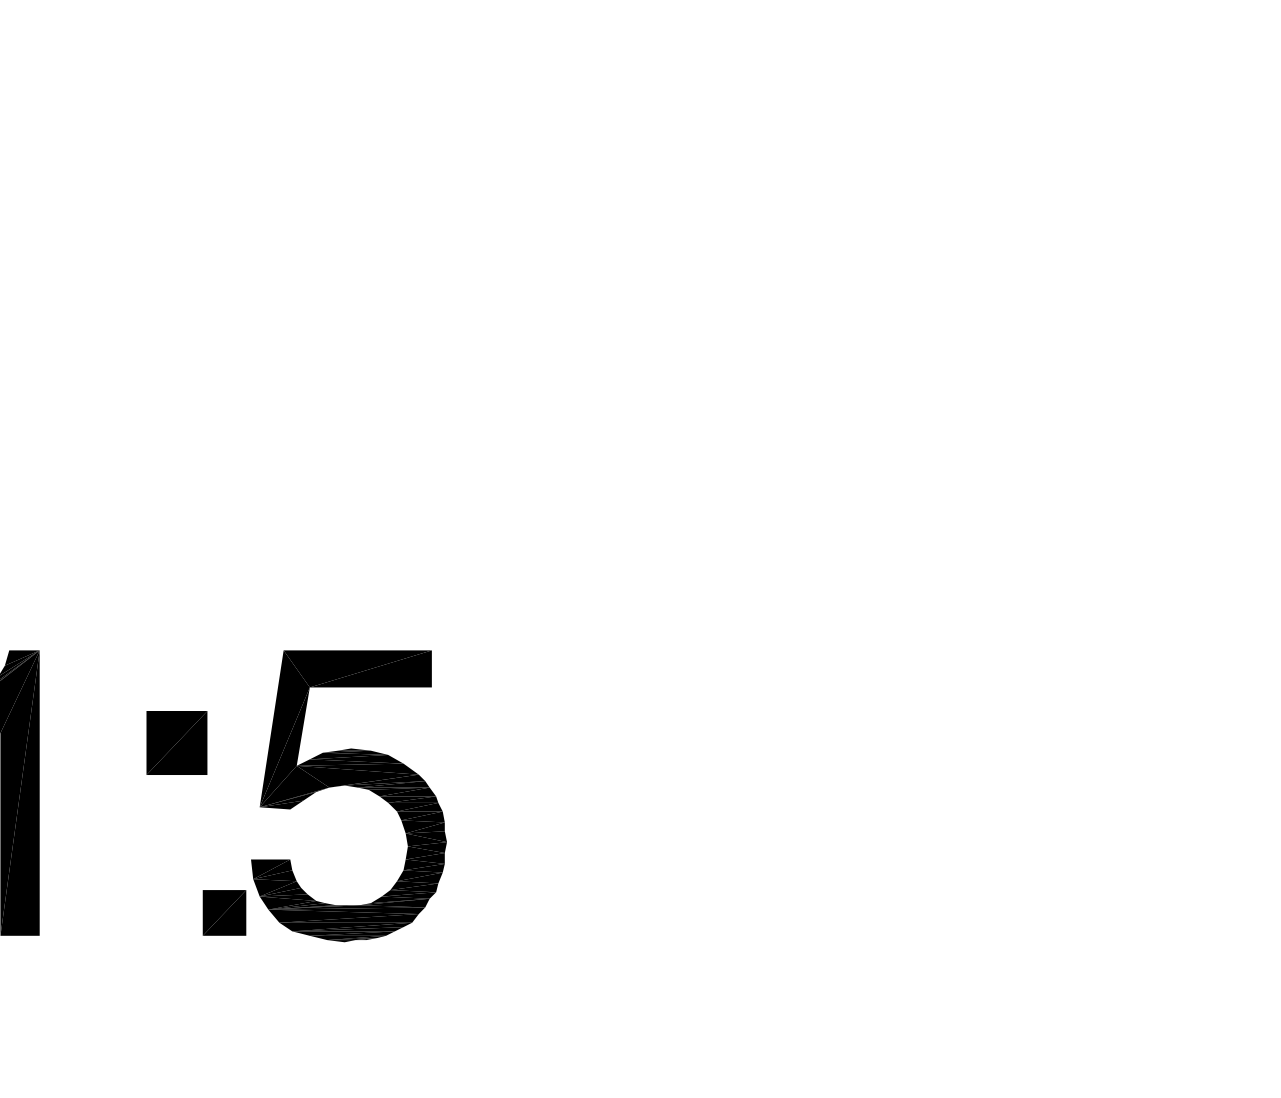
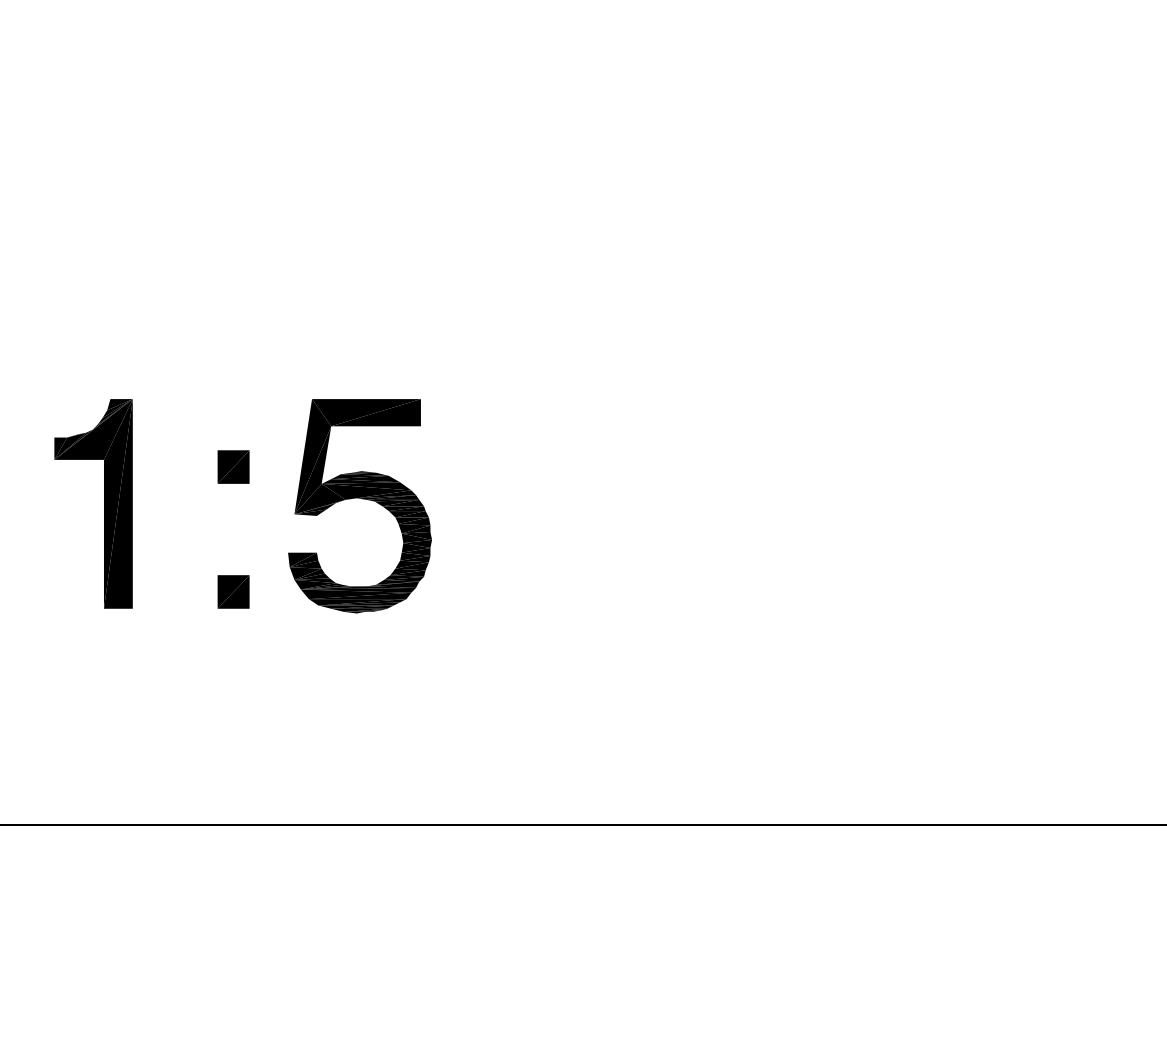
part: (176, 742) -> (233, 466), size x0.71
part: (224, 912) -> (233, 591), moved

